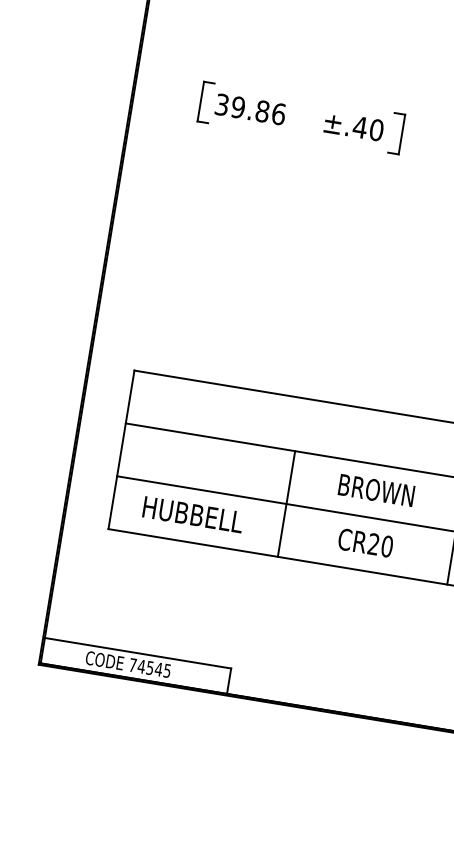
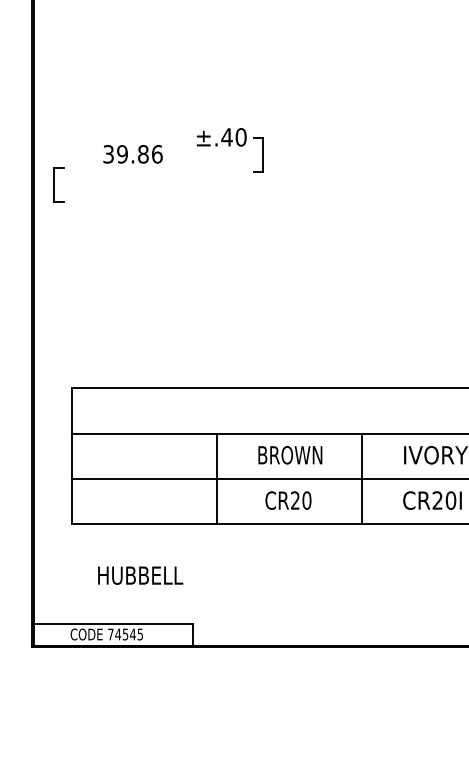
part: (205, 102) -> (58, 184), moved
text: (353, 126) -> (221, 137), moved
text: (193, 514) -> (140, 575), moved

